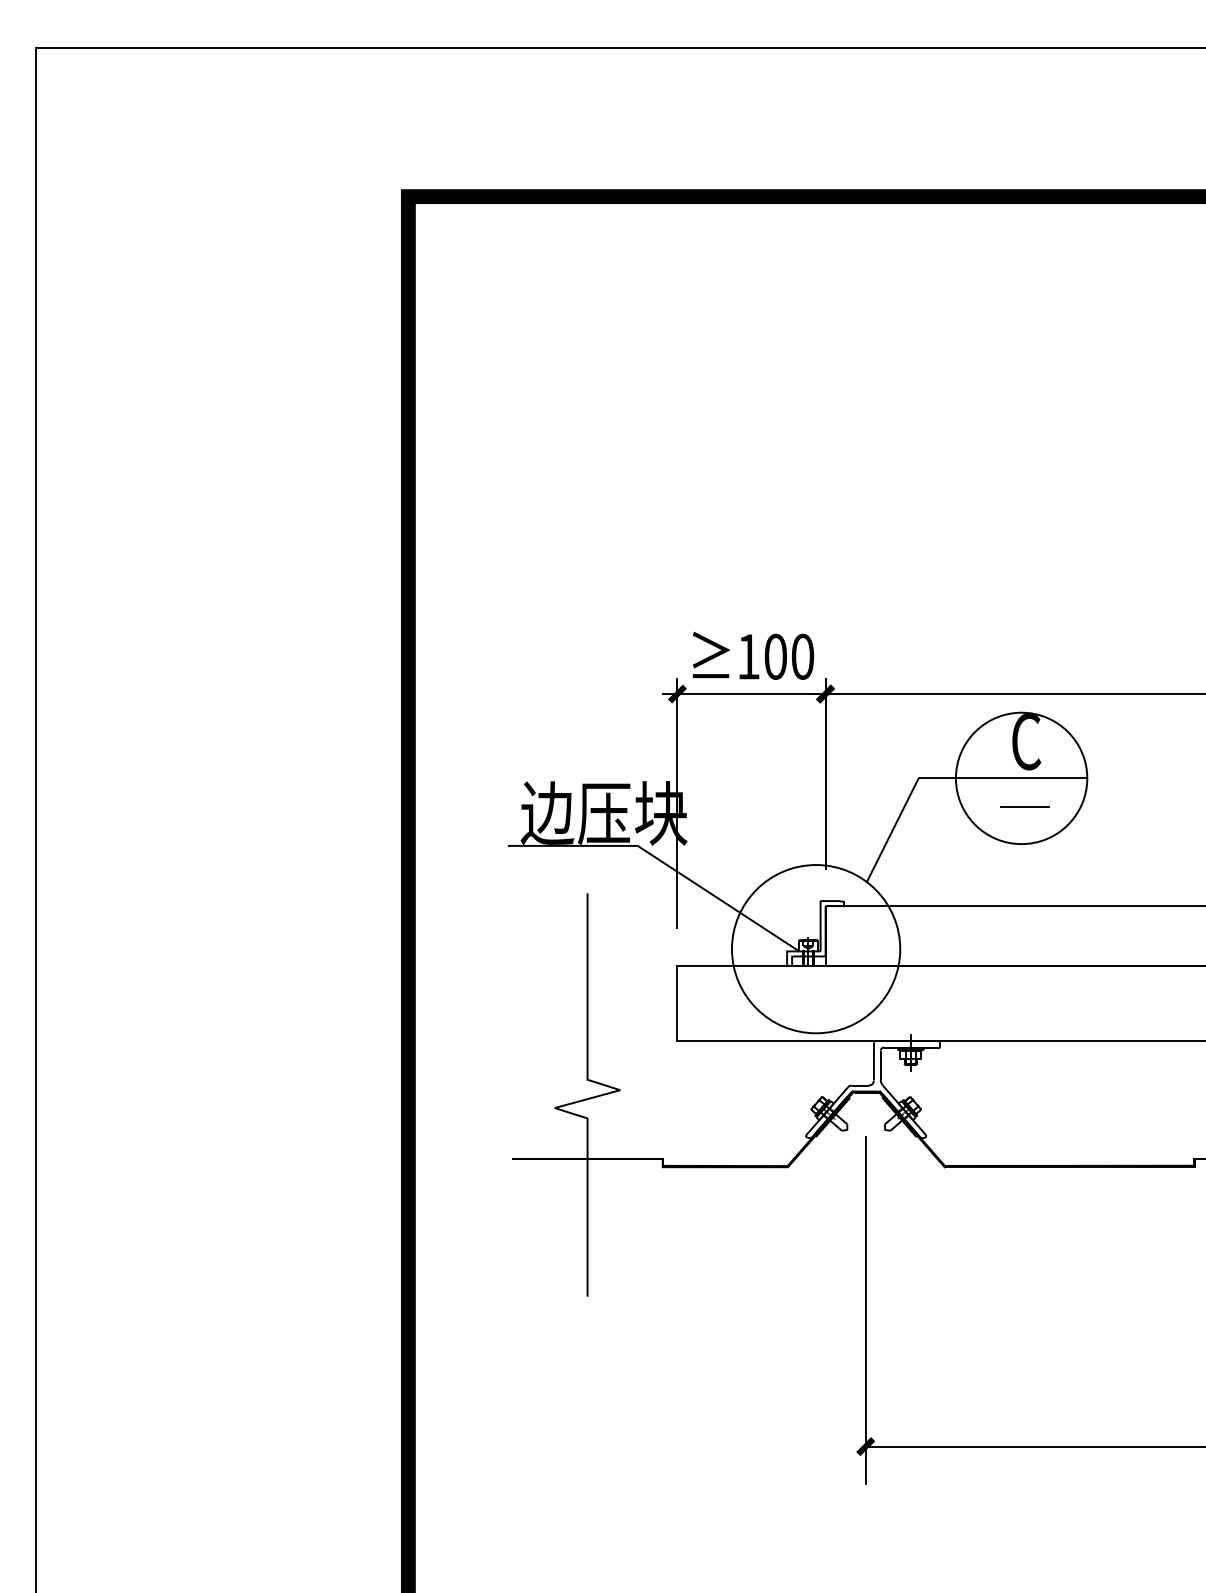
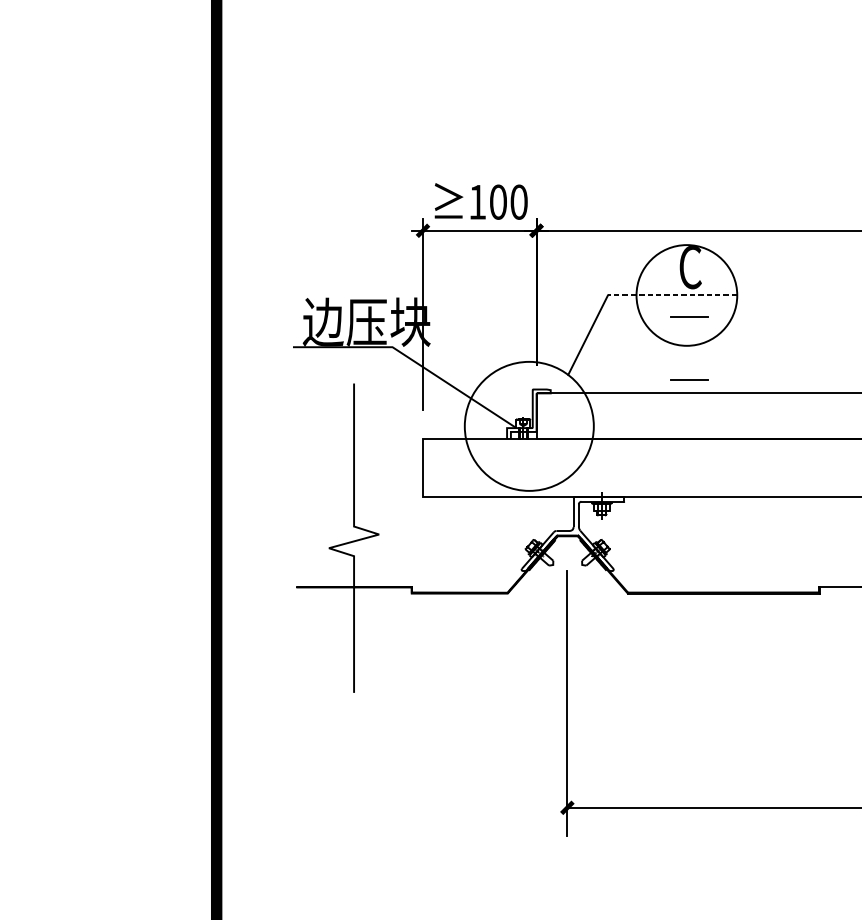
line: (1002, 778) -> (672, 295), solid -> dashed
line: (1024, 888) -> (689, 379), added

